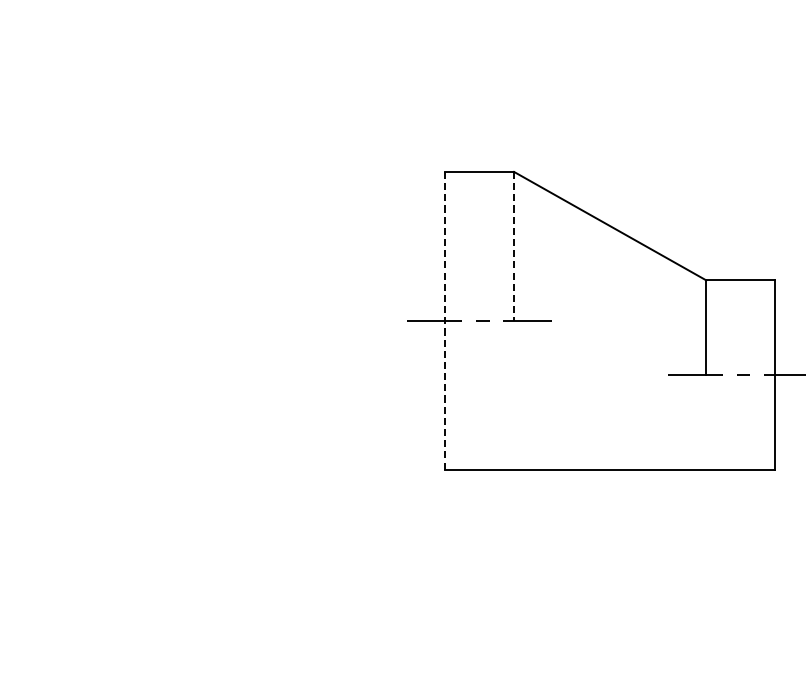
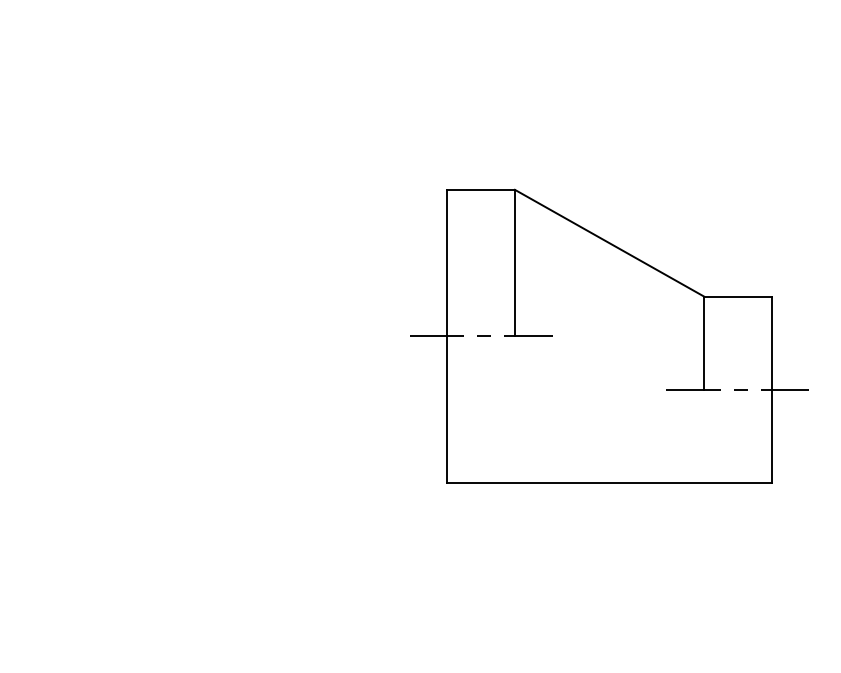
line: (513, 246) -> (514, 263), dashed -> solid
line: (445, 320) -> (447, 336), dashed -> solid

